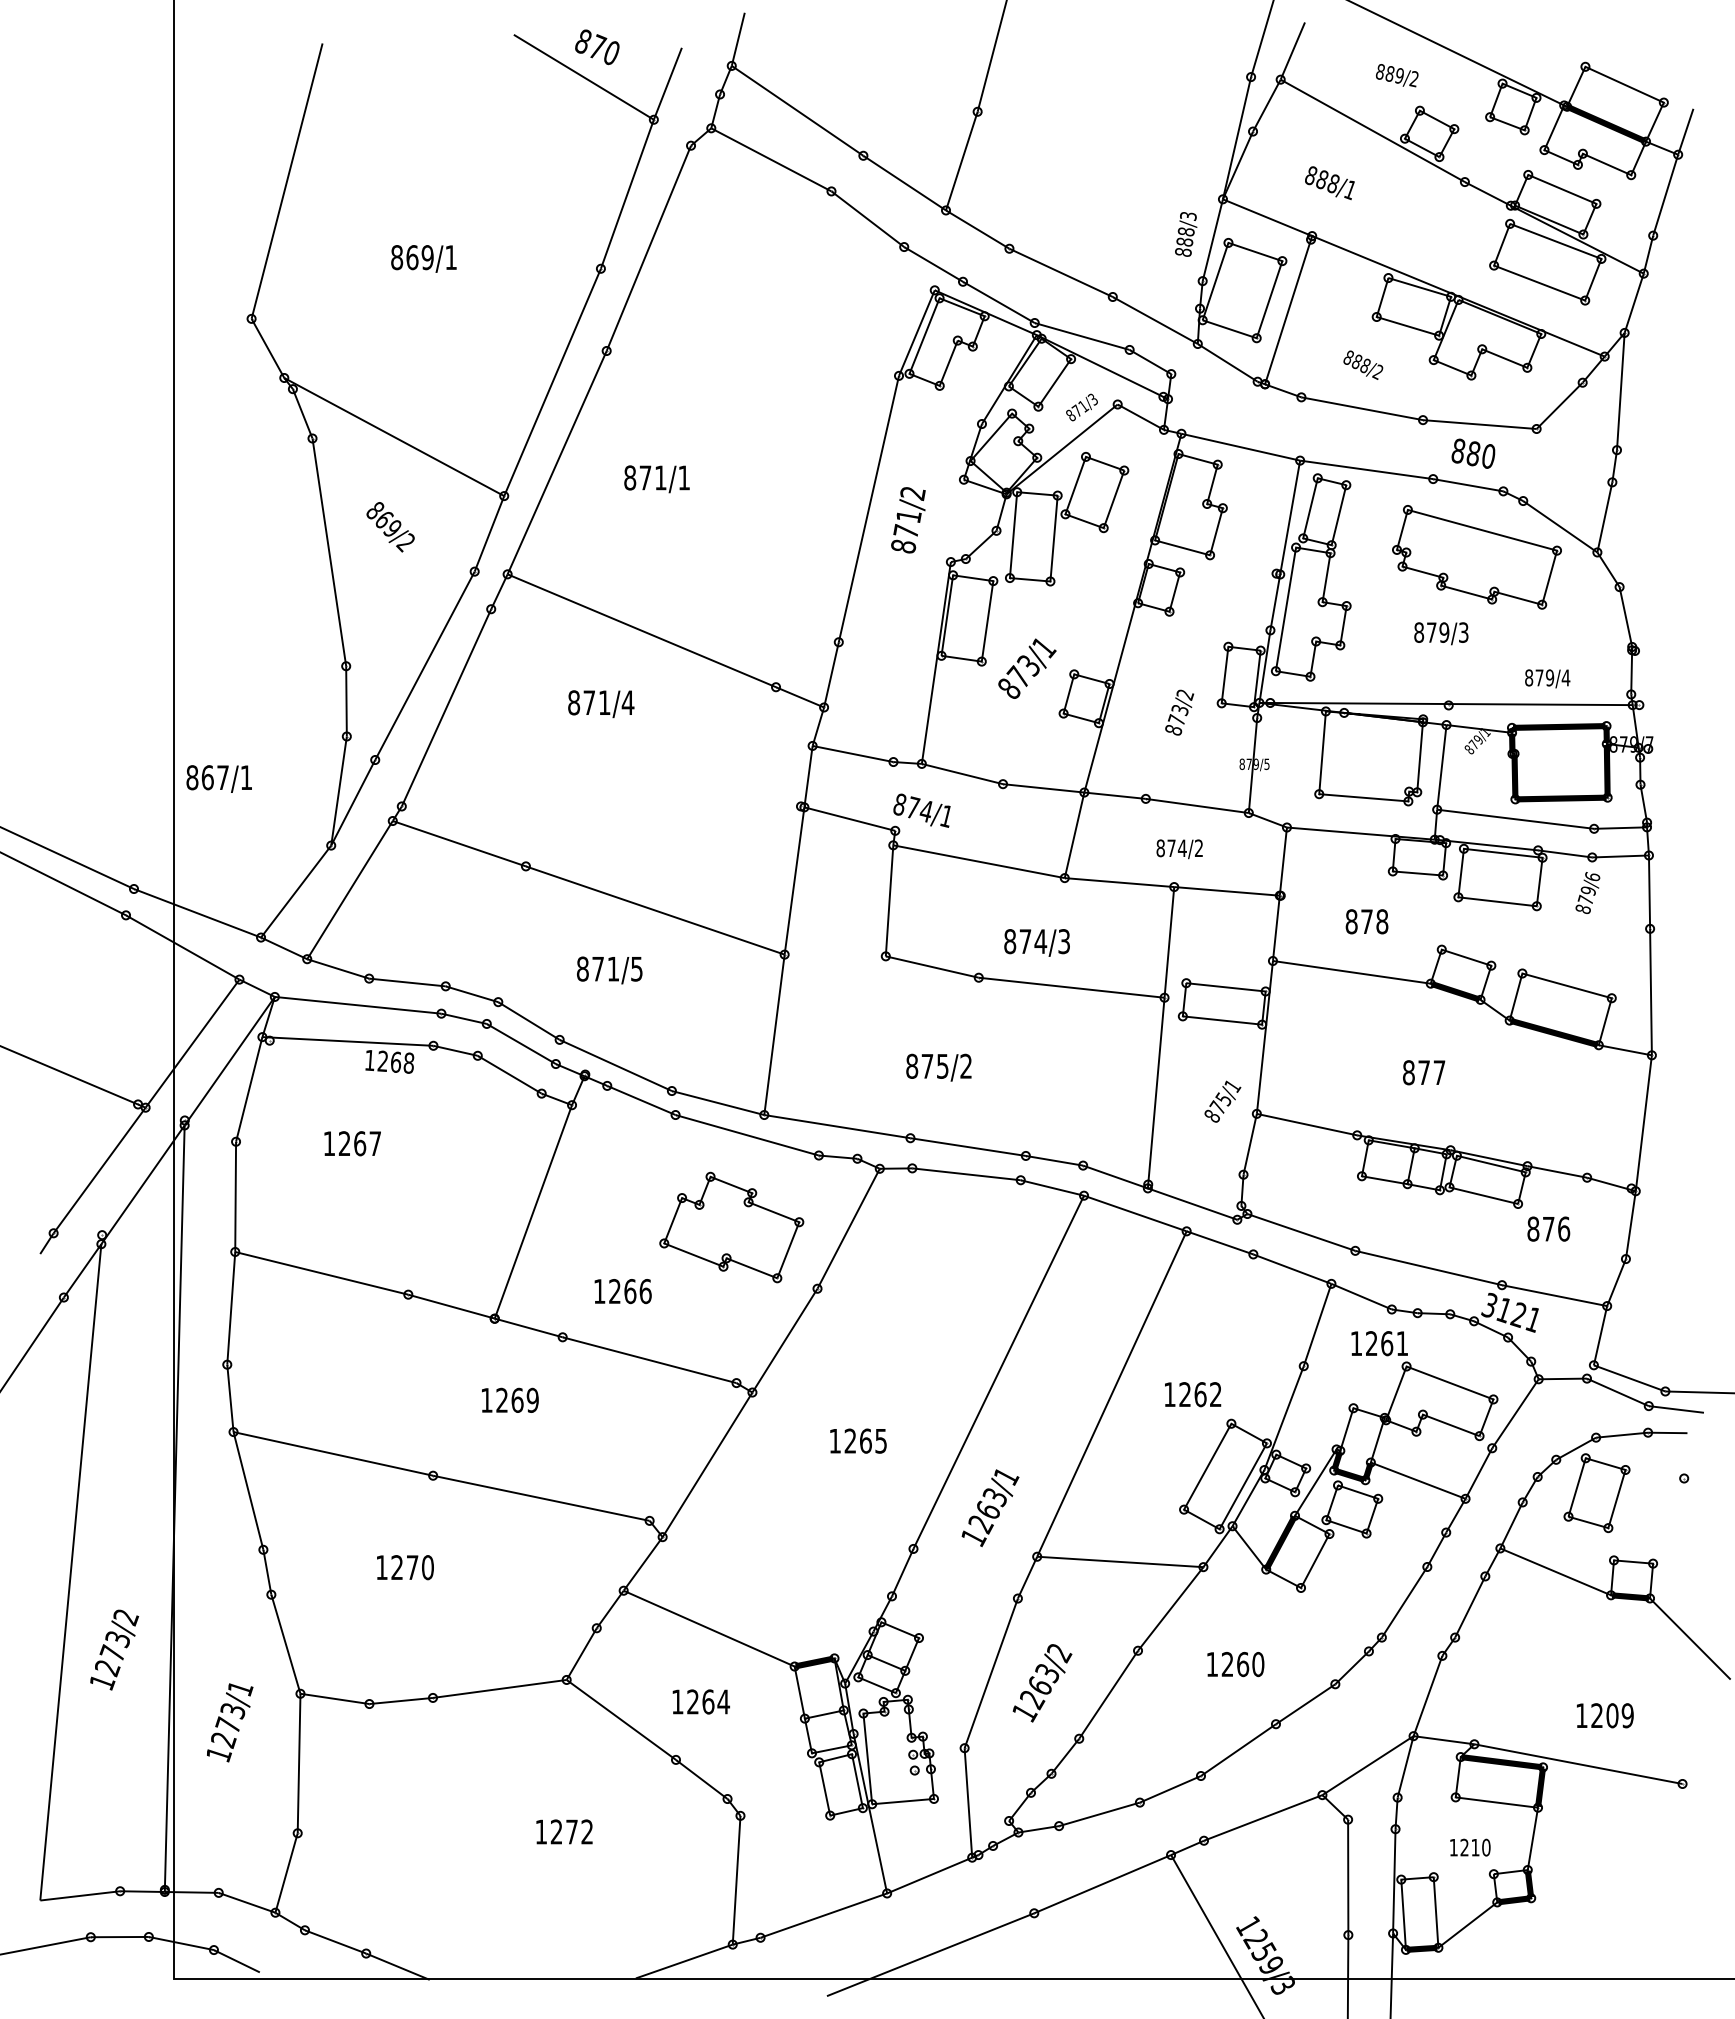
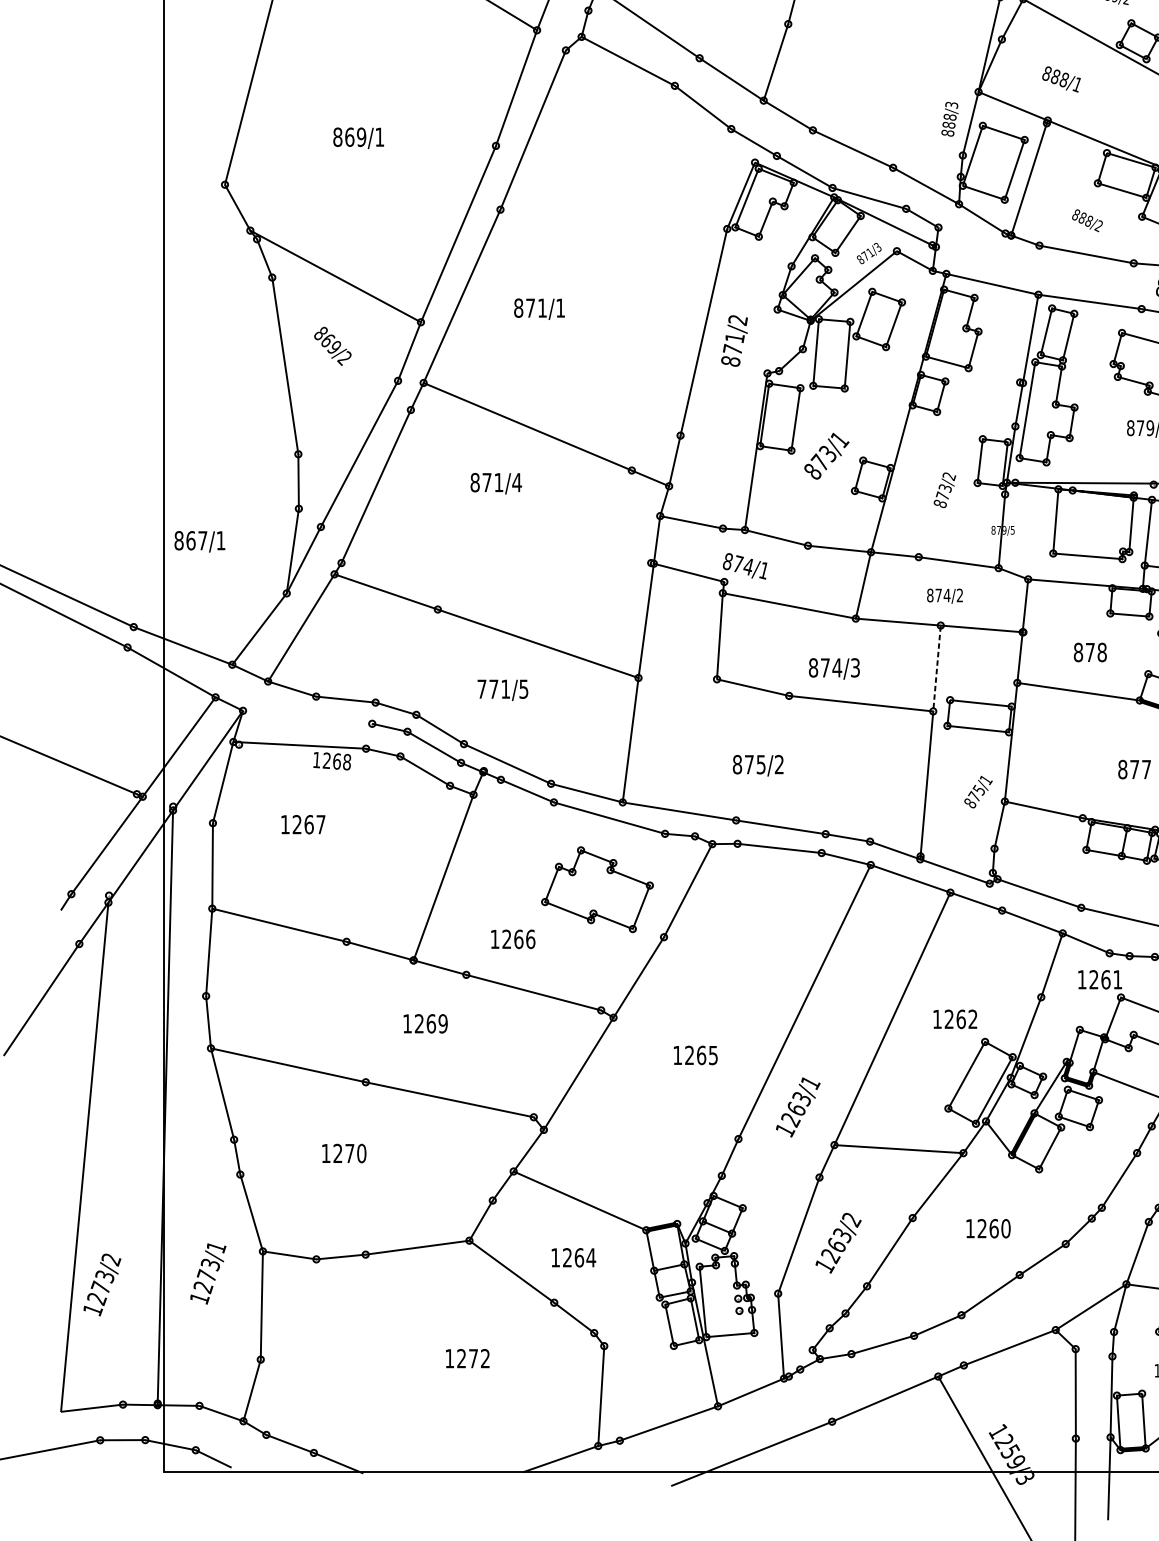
line: (1169, 942) -> (937, 668), solid -> dashed
text: (582, 968) -> (481, 688), 871/5 -> 771/5
line: (357, 1005) -> (307, 717), removed
text: (114, 1649) -> (102, 1284), moved

